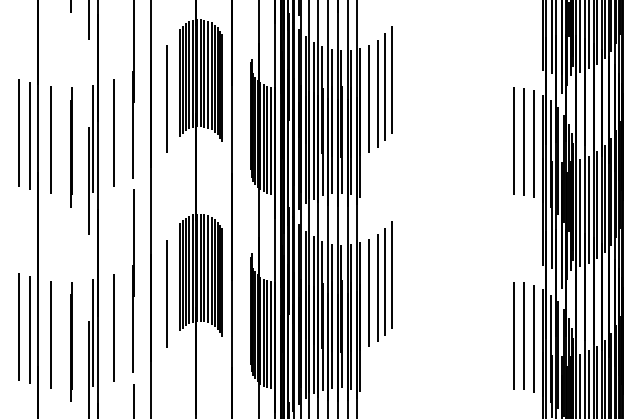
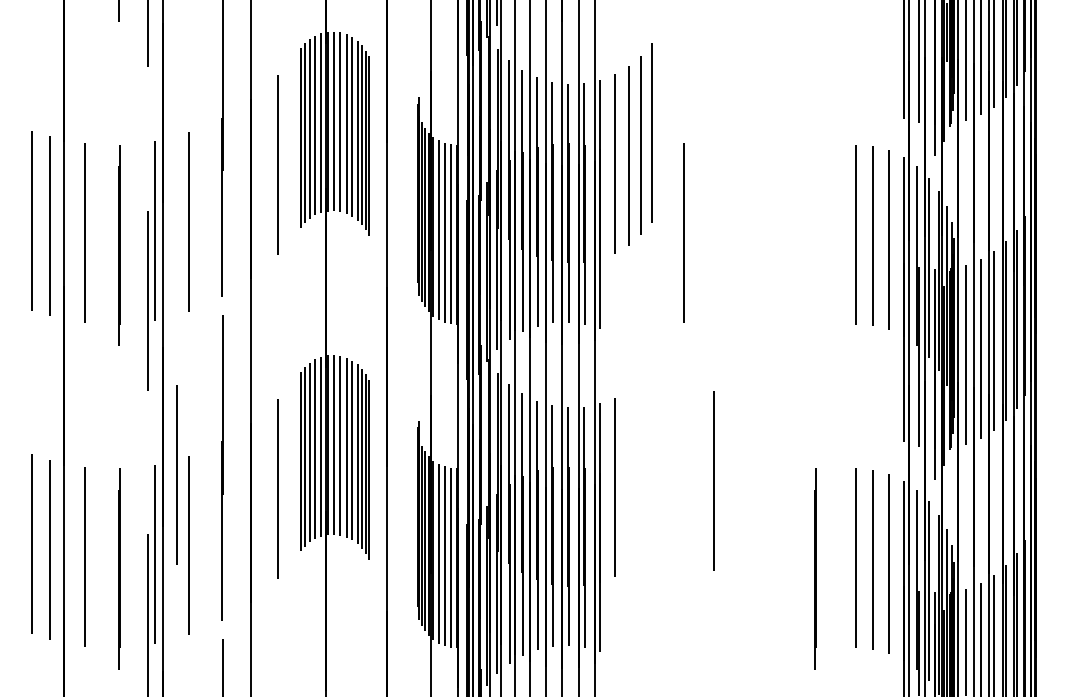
line: (410, 139) -> (683, 232), added
part: (384, 281) -> (640, 468), removed
line: (105, 285) -> (175, 474), added
line: (428, 288) -> (713, 479), added
line: (489, 341) -> (814, 568), added

